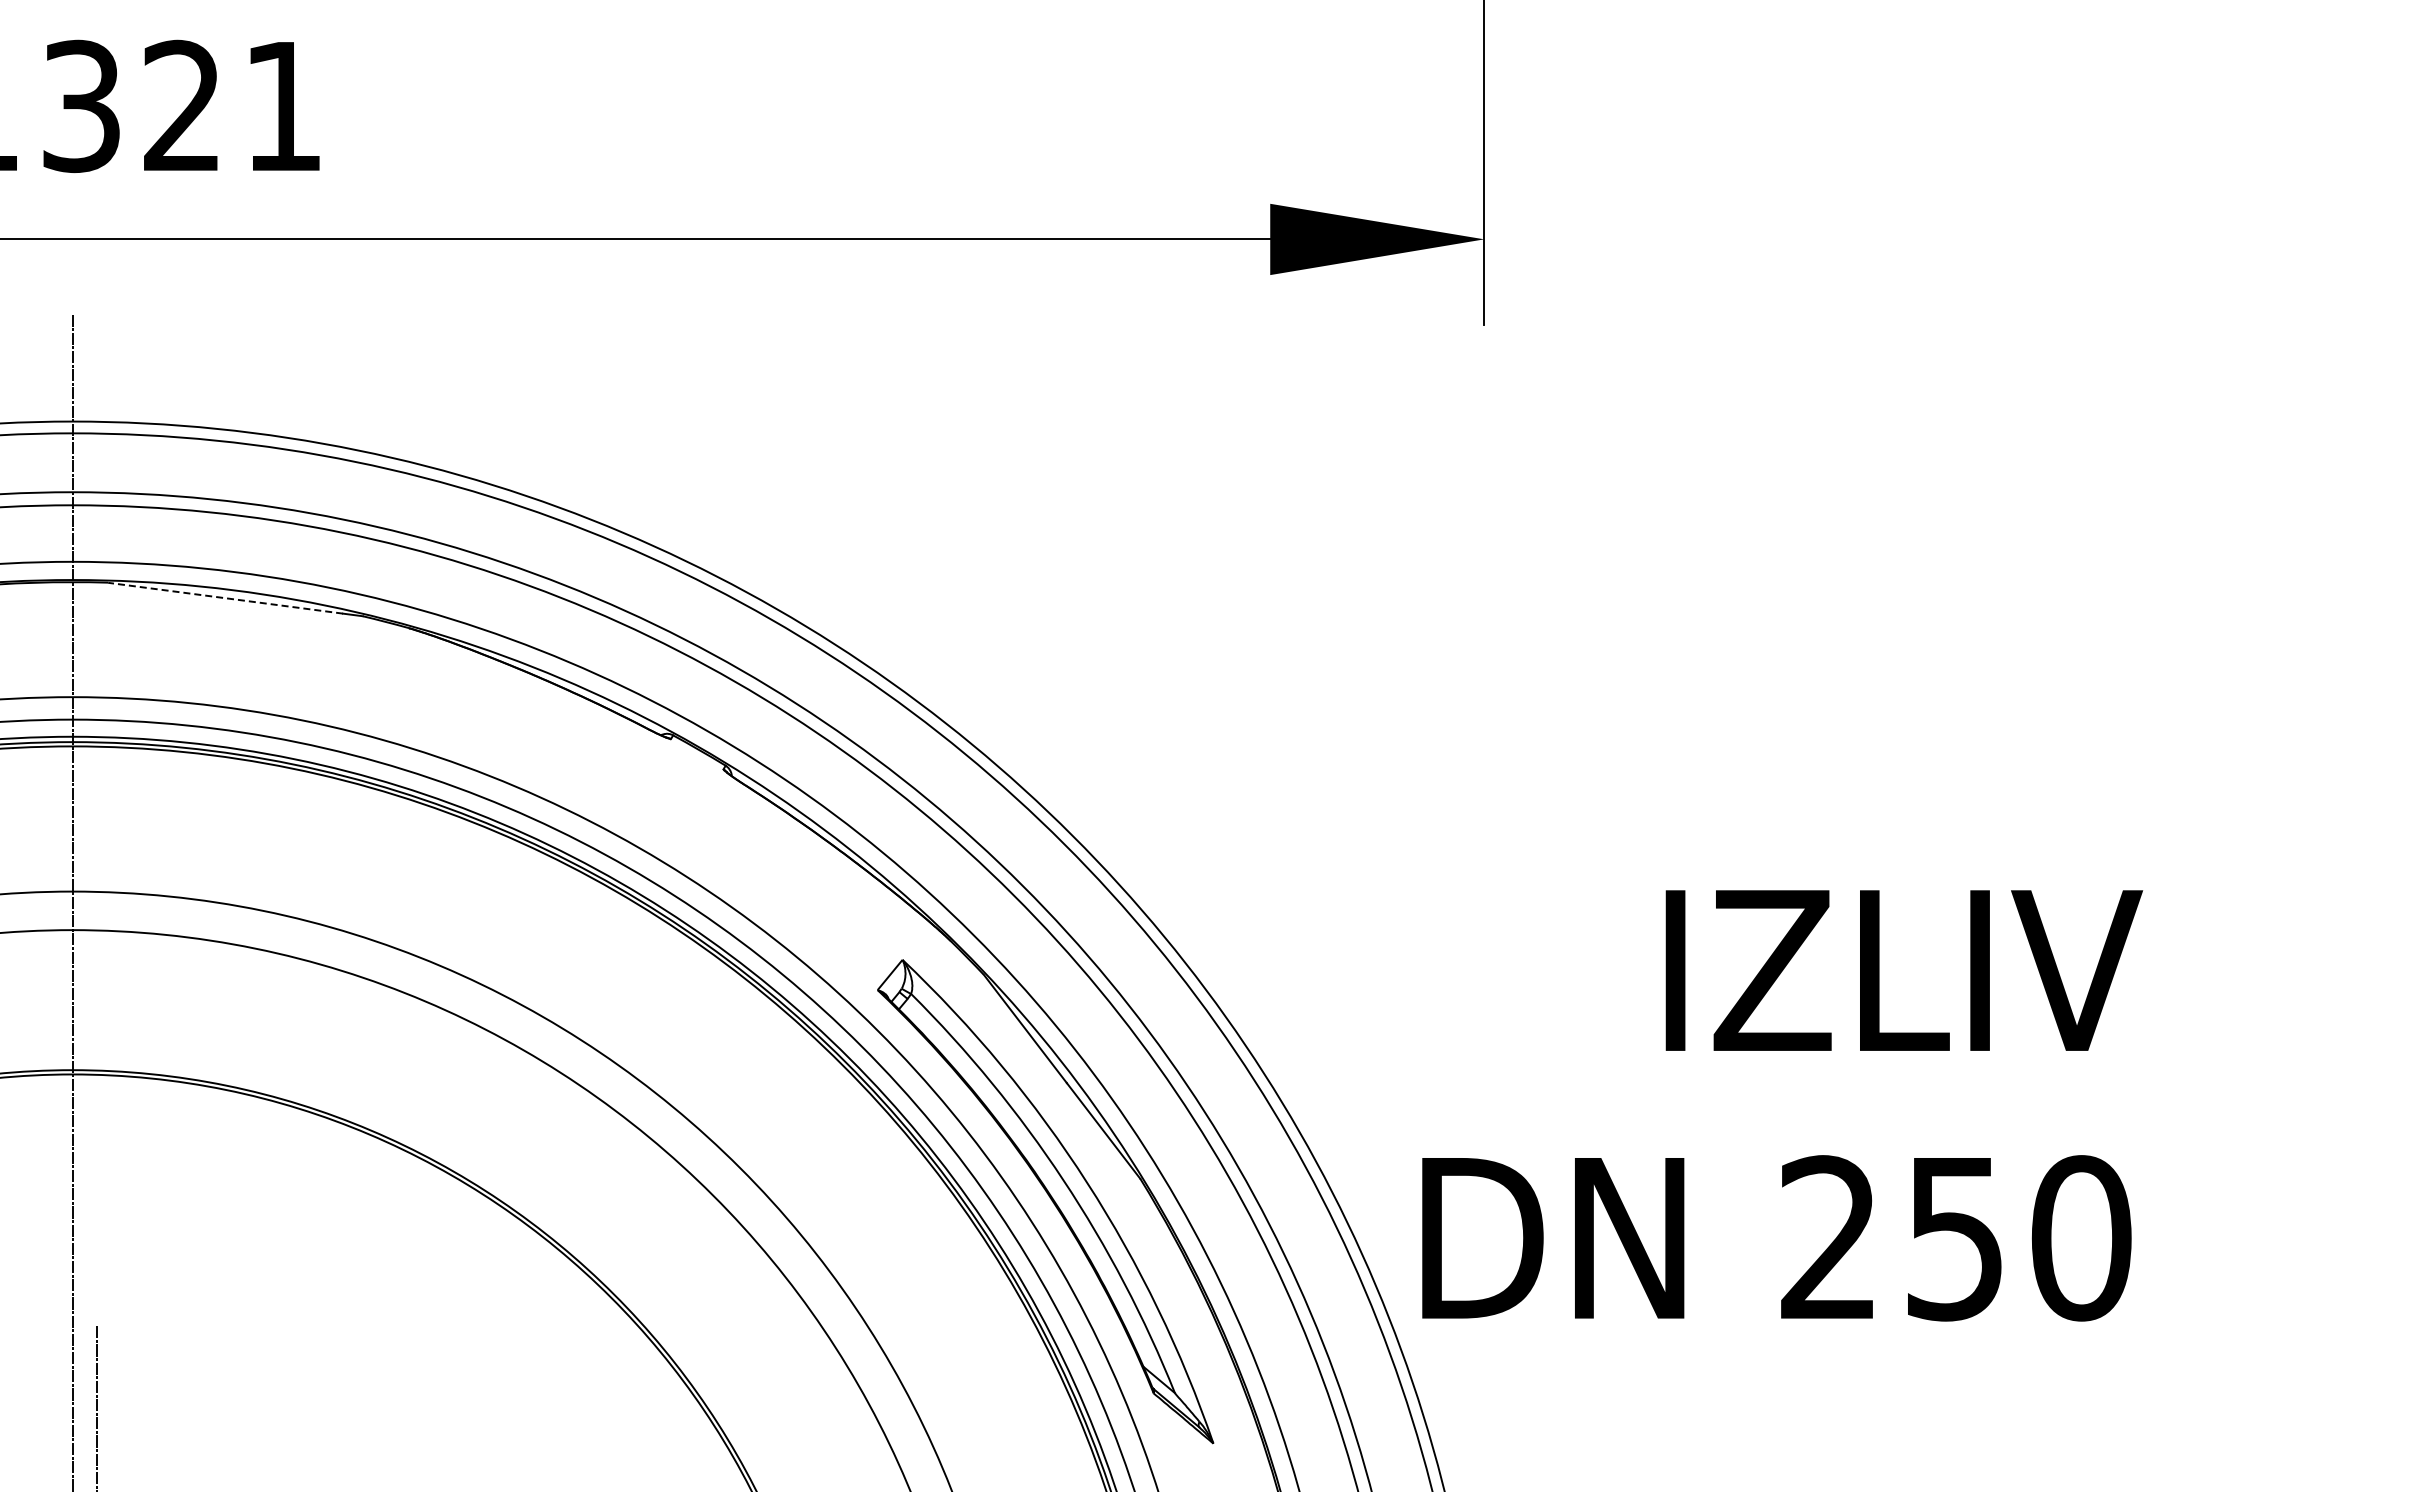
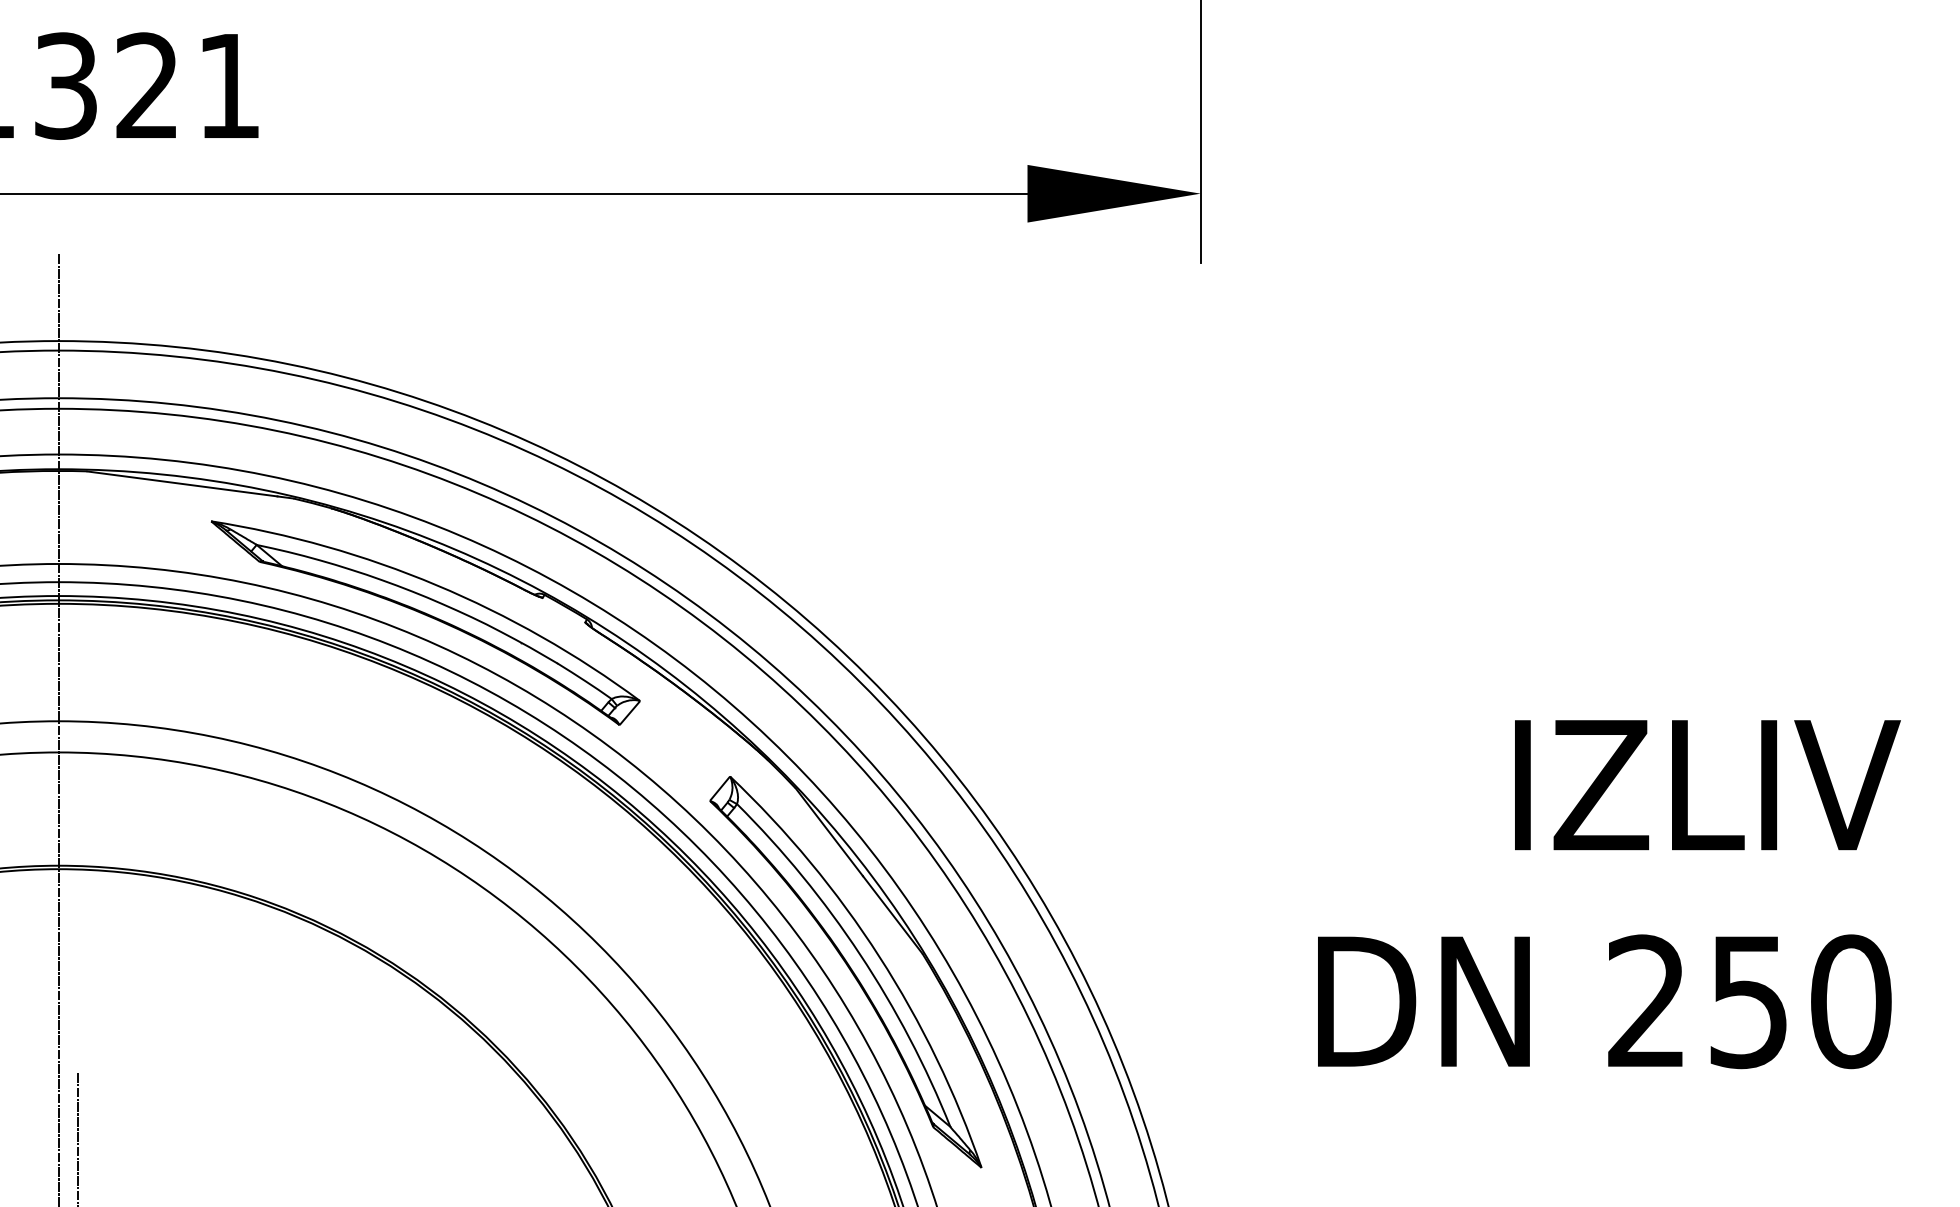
line: (225, 598) -> (182, 484), dashed -> solid
part: (529, 762) -> (428, 616), added
text: (1782, 1105) -> (1609, 894), moved

